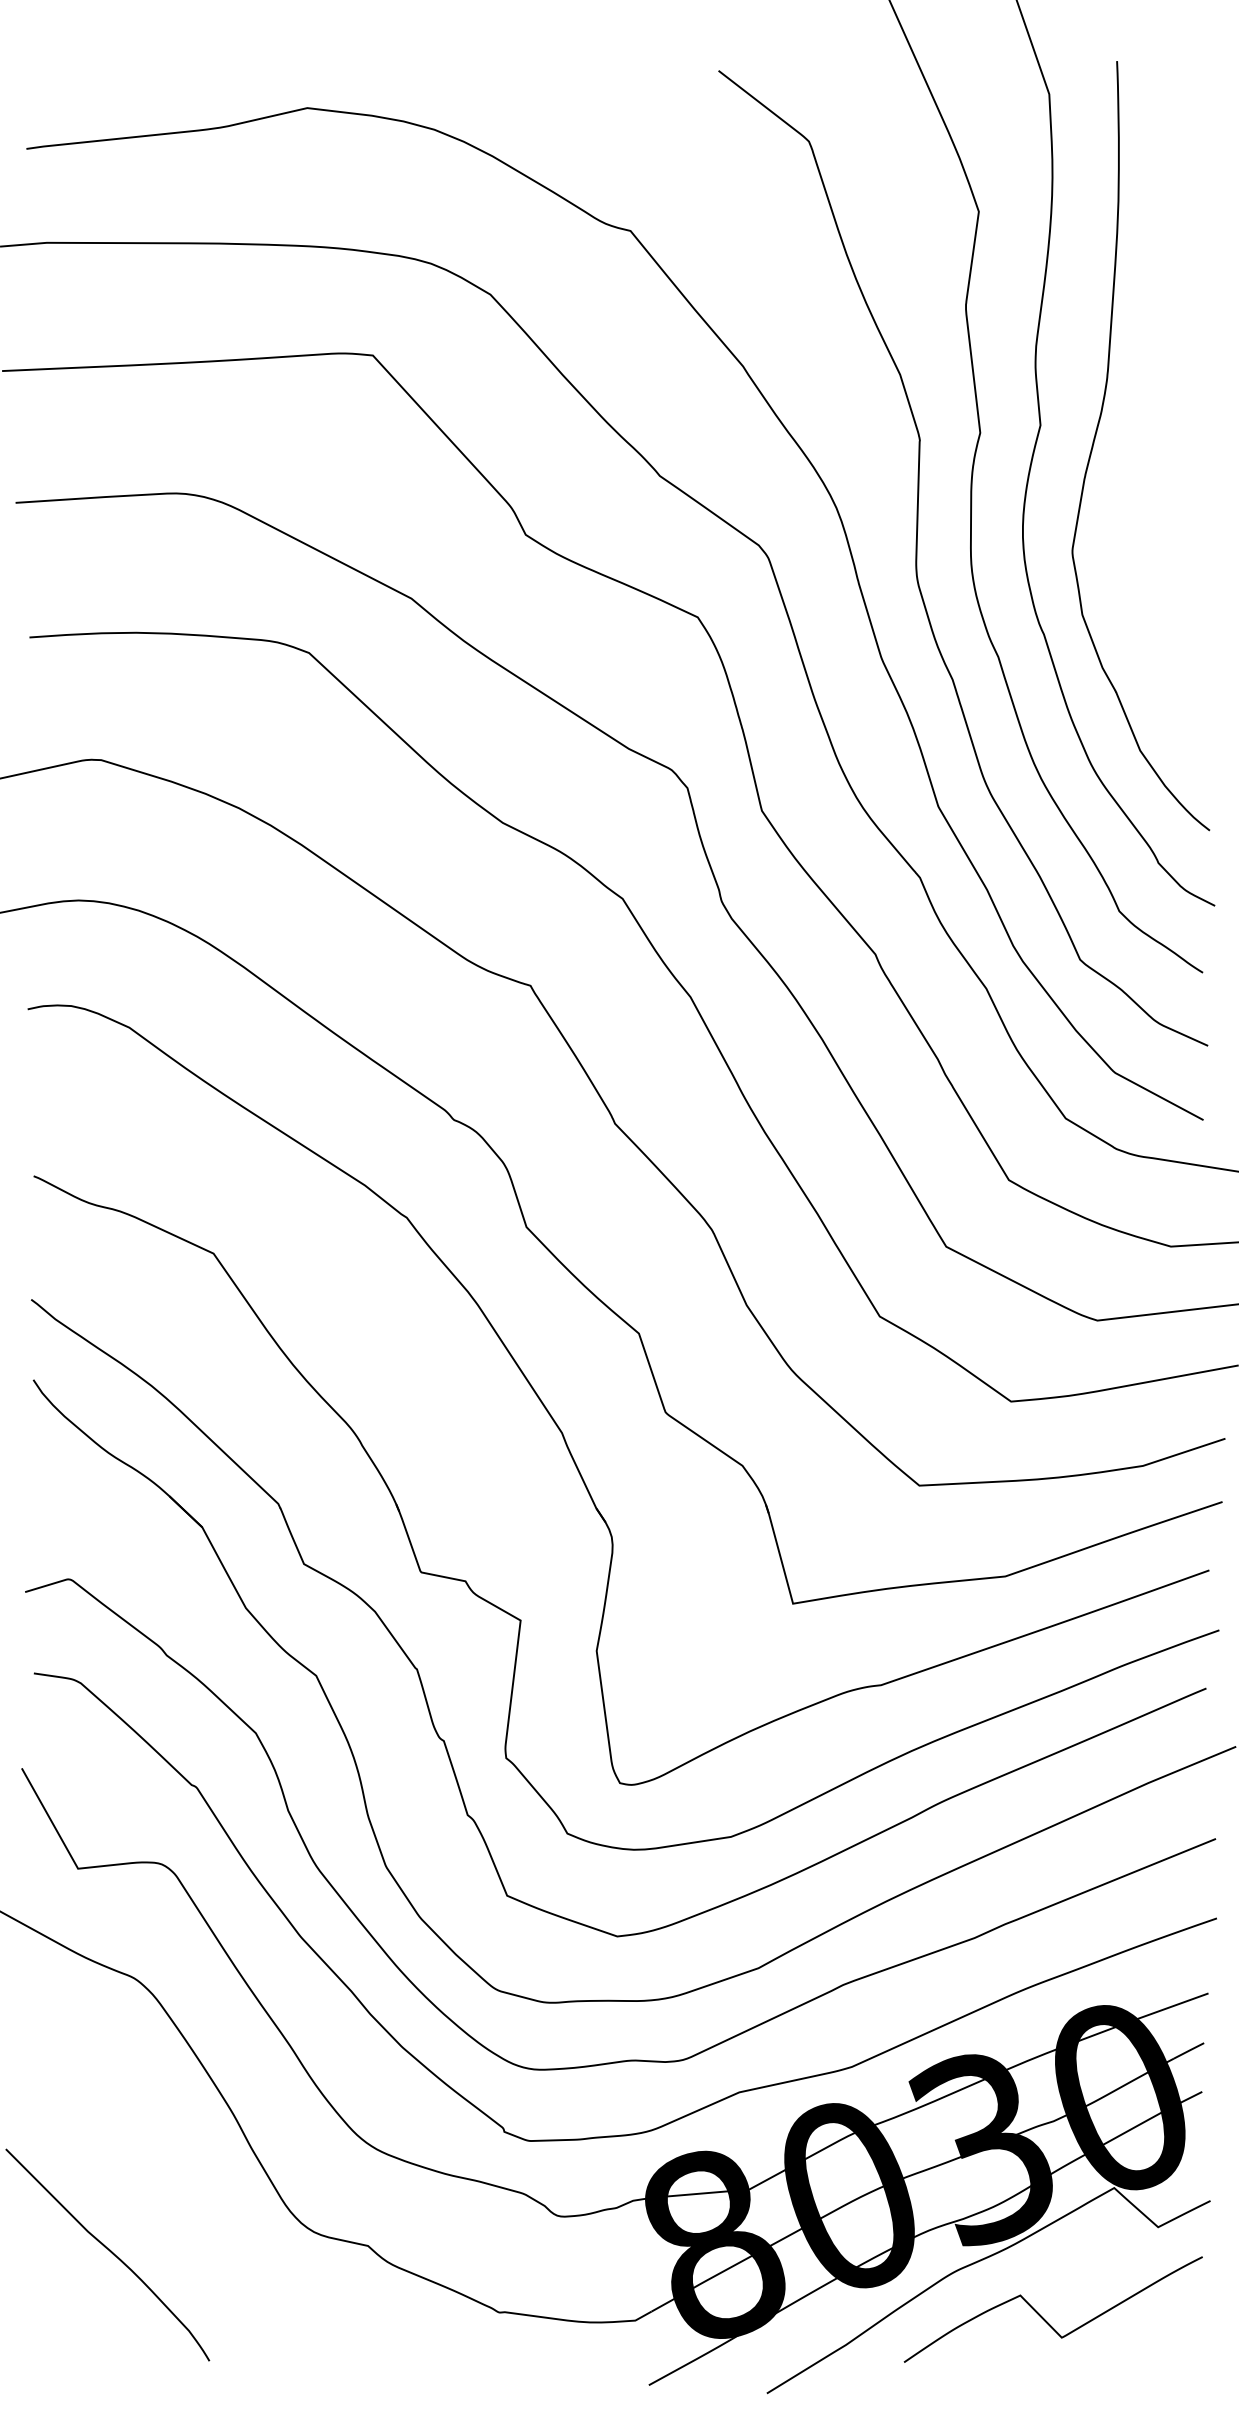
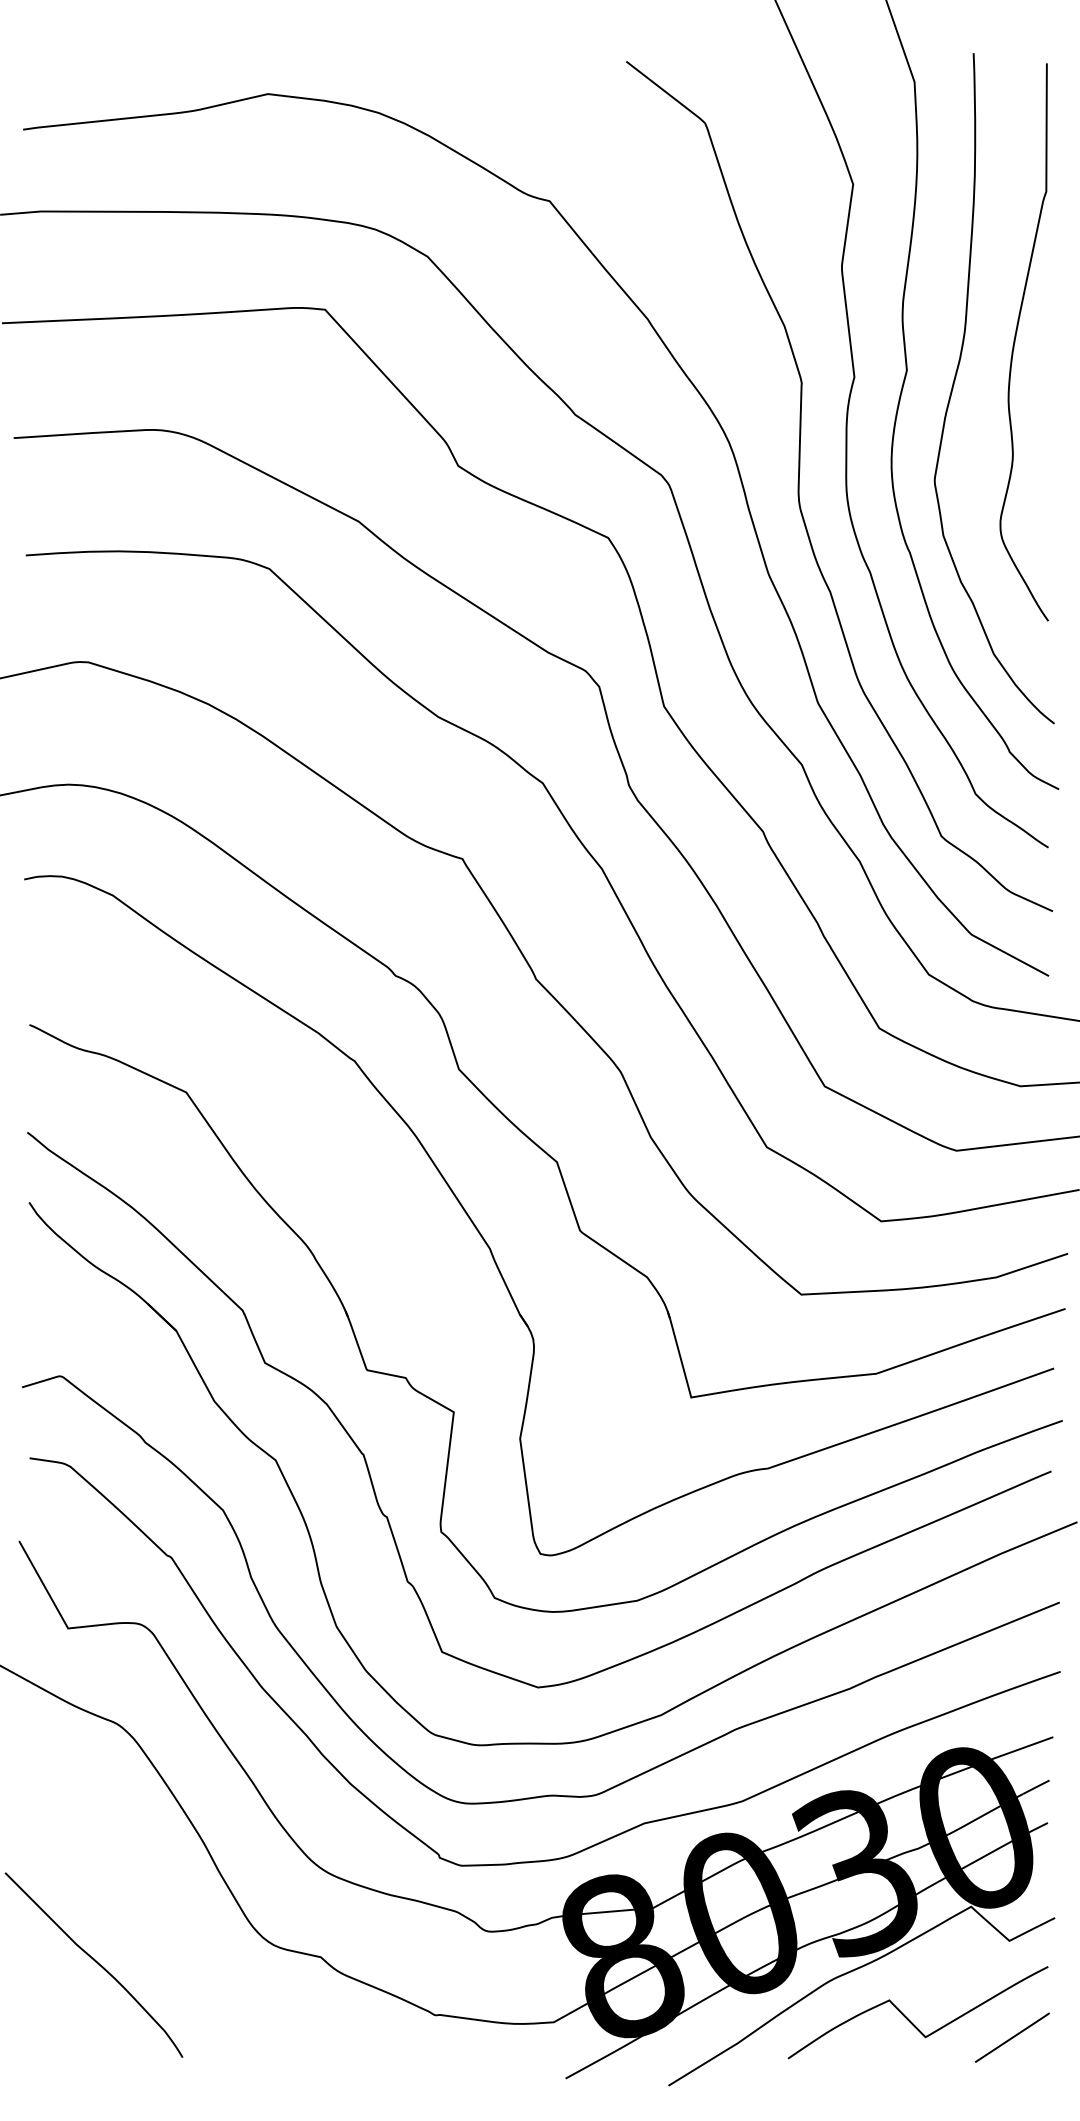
curve: (1165, 390) -> (1015, 340), added
line: (1161, 2338) -> (1012, 2037), added

